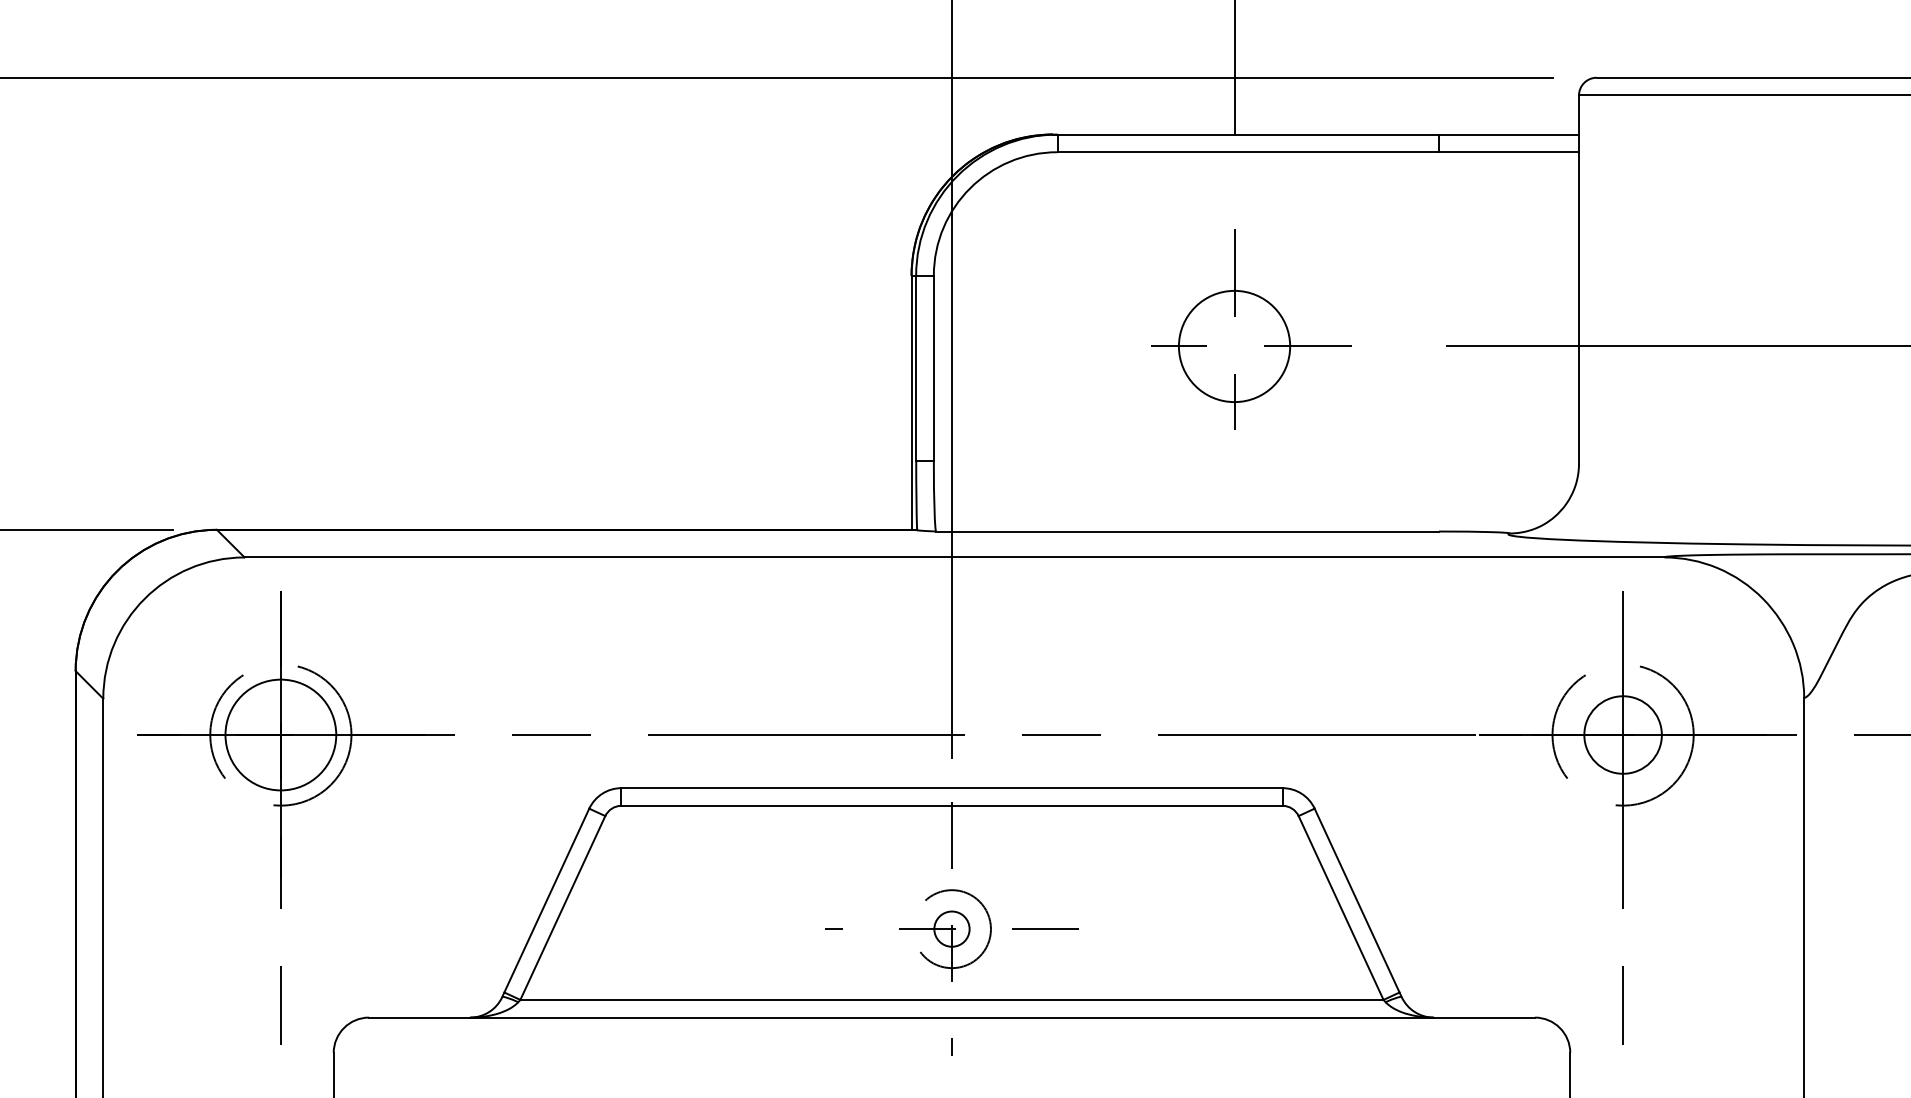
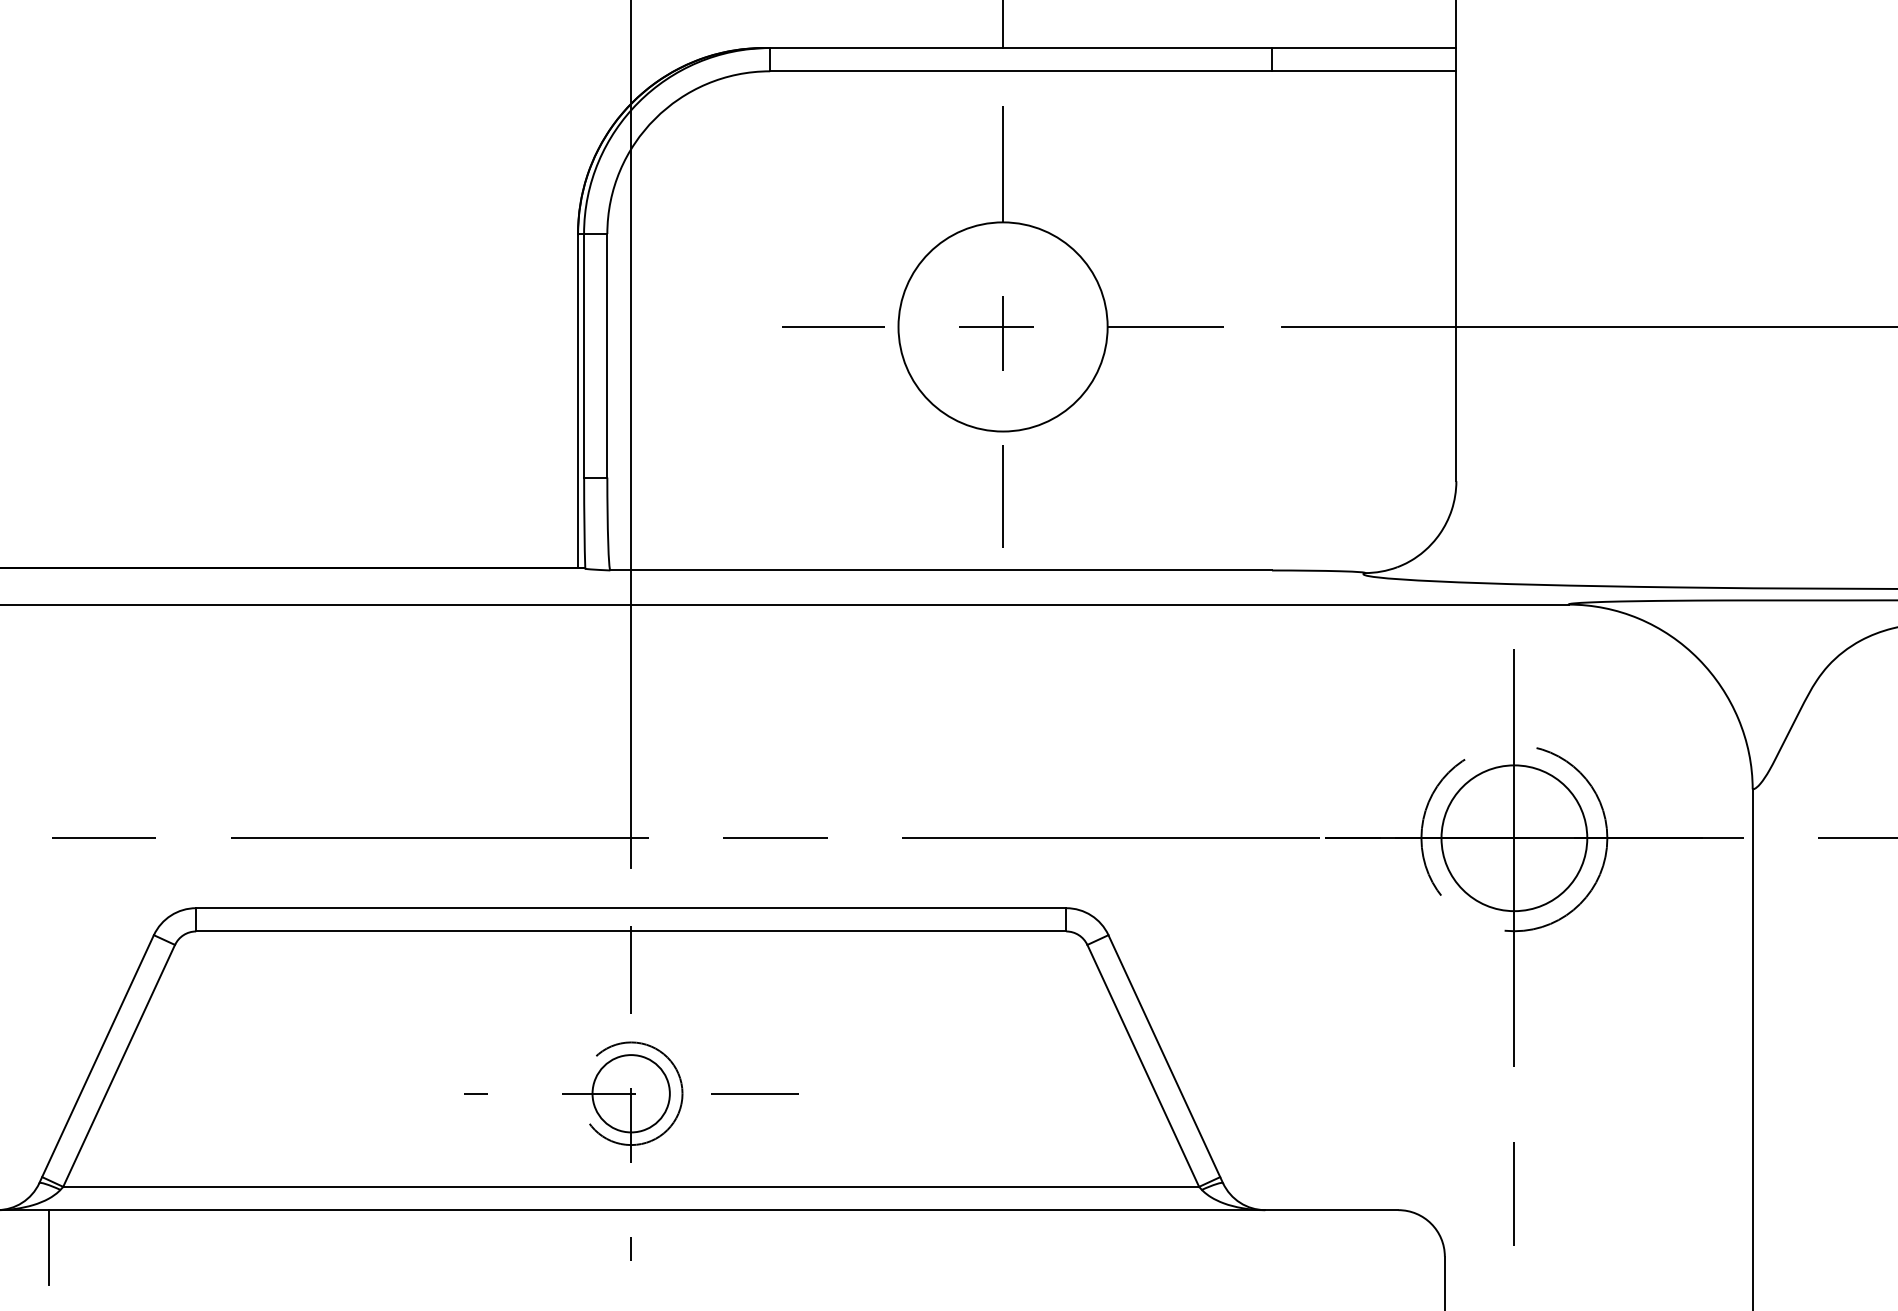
part: (1234, 346) -> (1002, 326), size x1.43
circle: (1622, 734) -> (1513, 837), size x1.43
circle: (951, 928) -> (630, 1092), size x1.67
line: (509, 1045) -> (48, 1246), added

